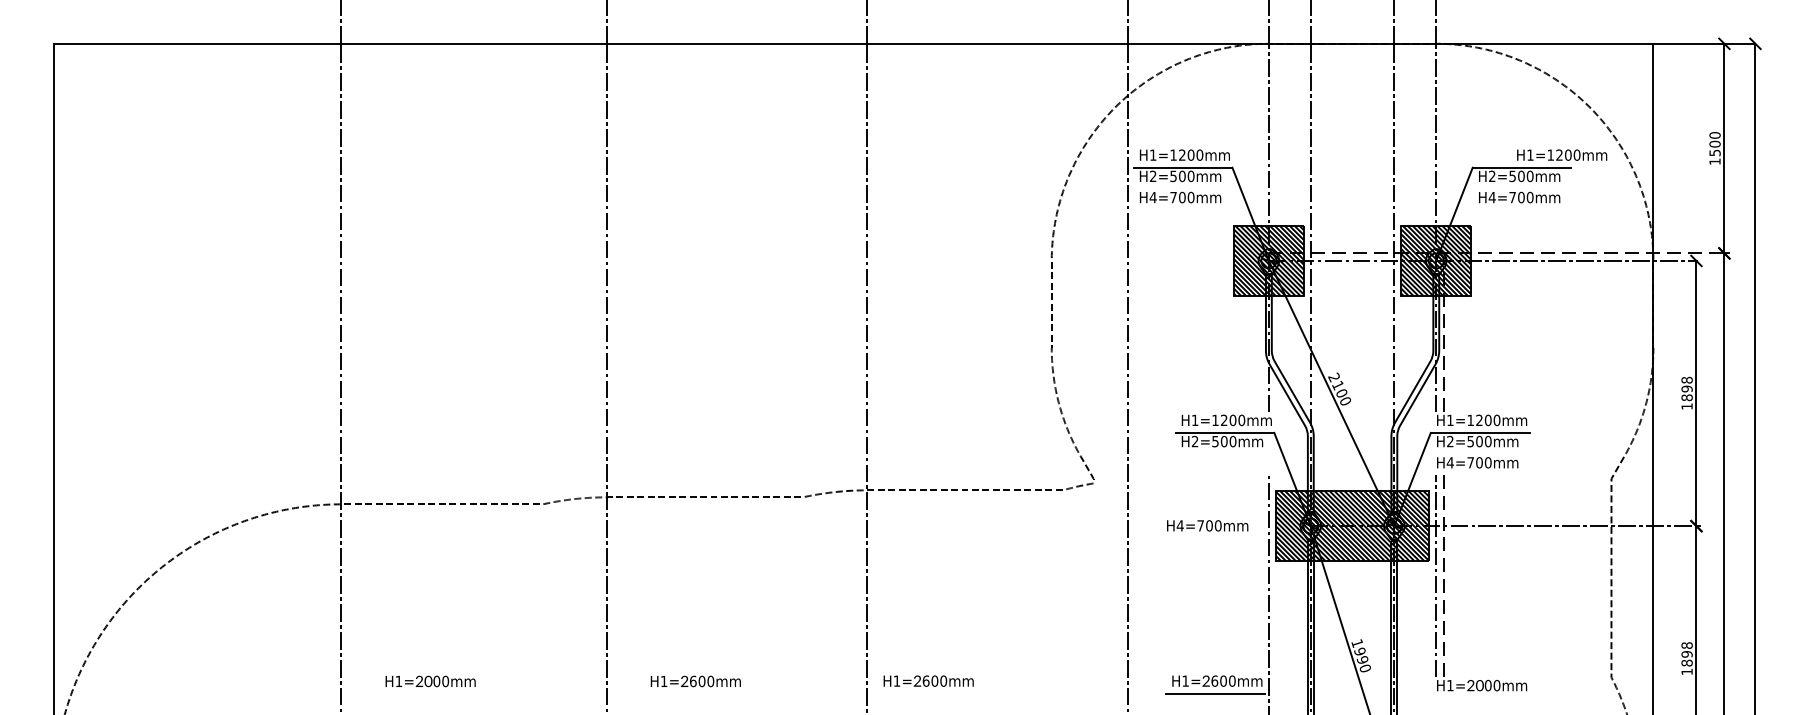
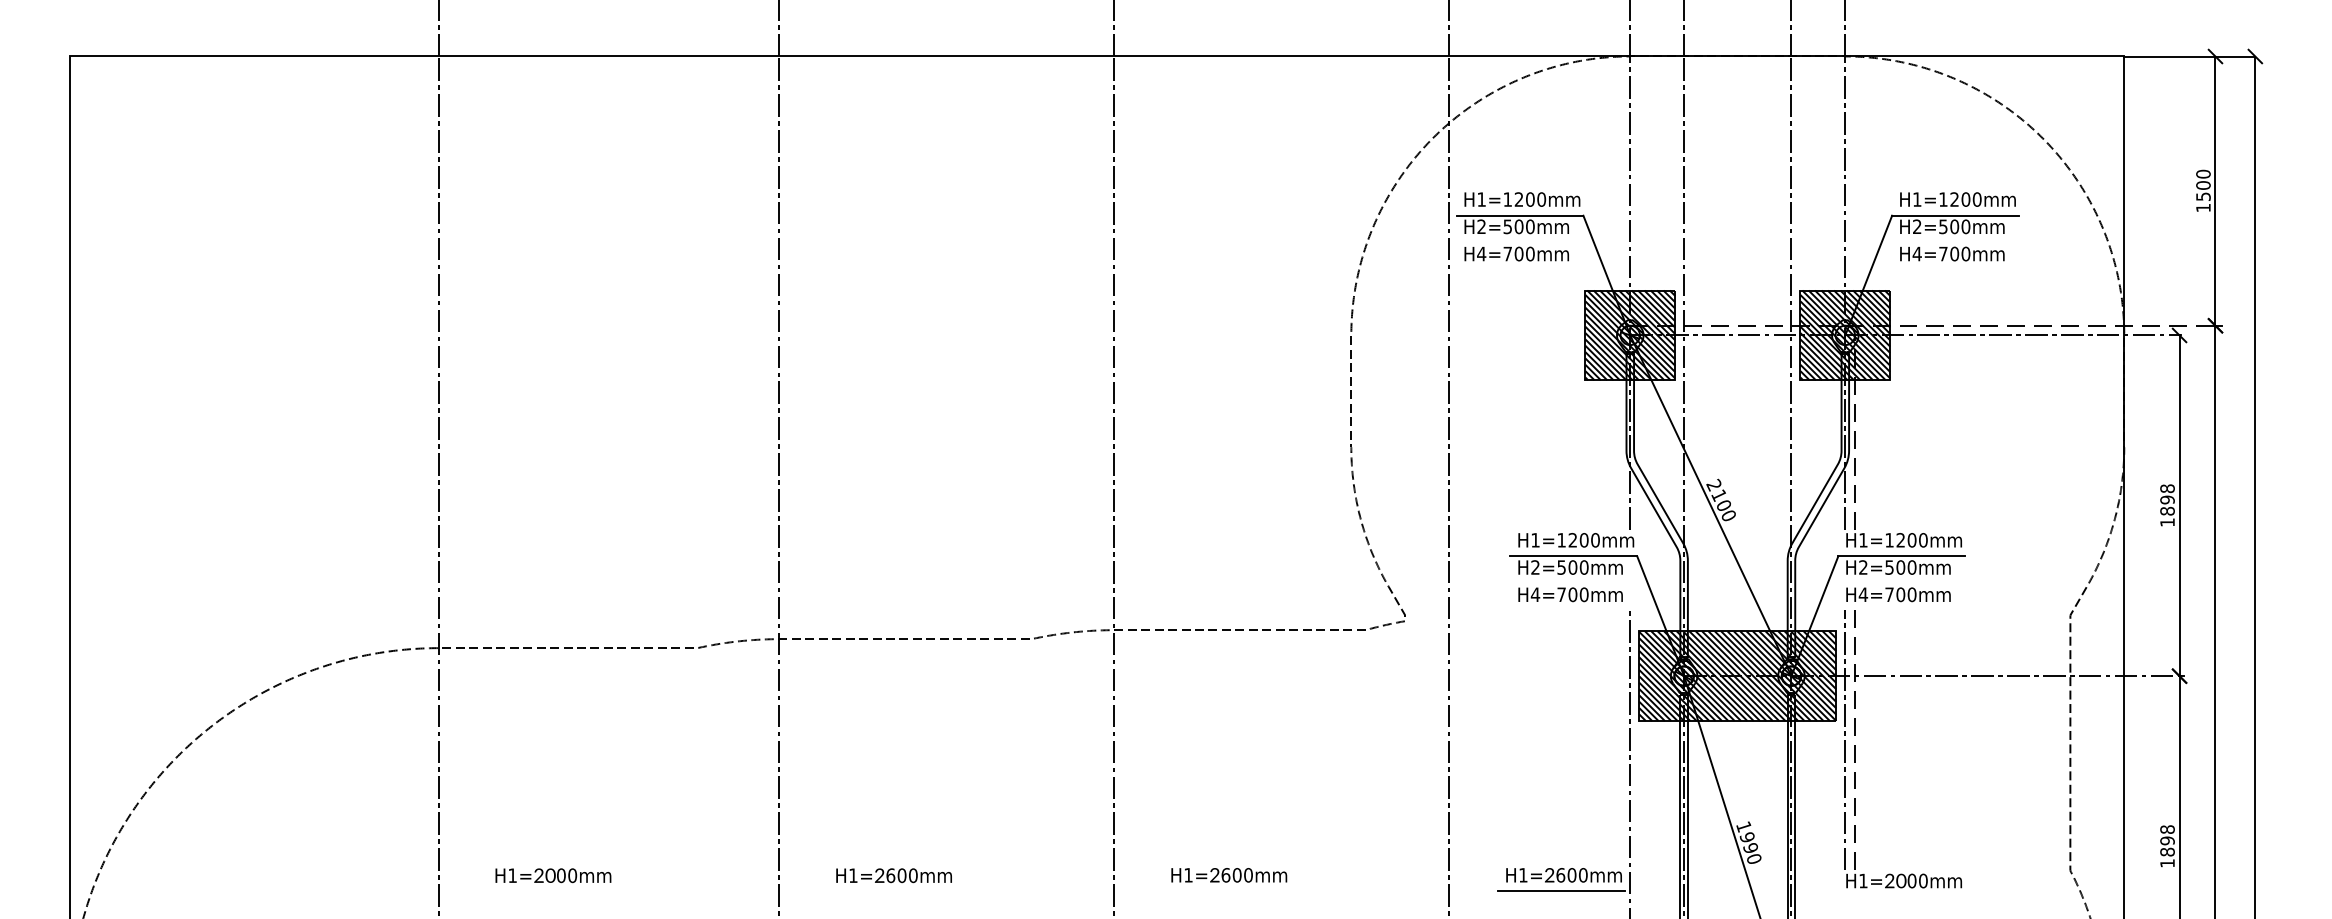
text: (1561, 155) -> (1957, 199), moved
text: (1207, 525) -> (1570, 594), moved
text: (928, 681) -> (1229, 875), moved

